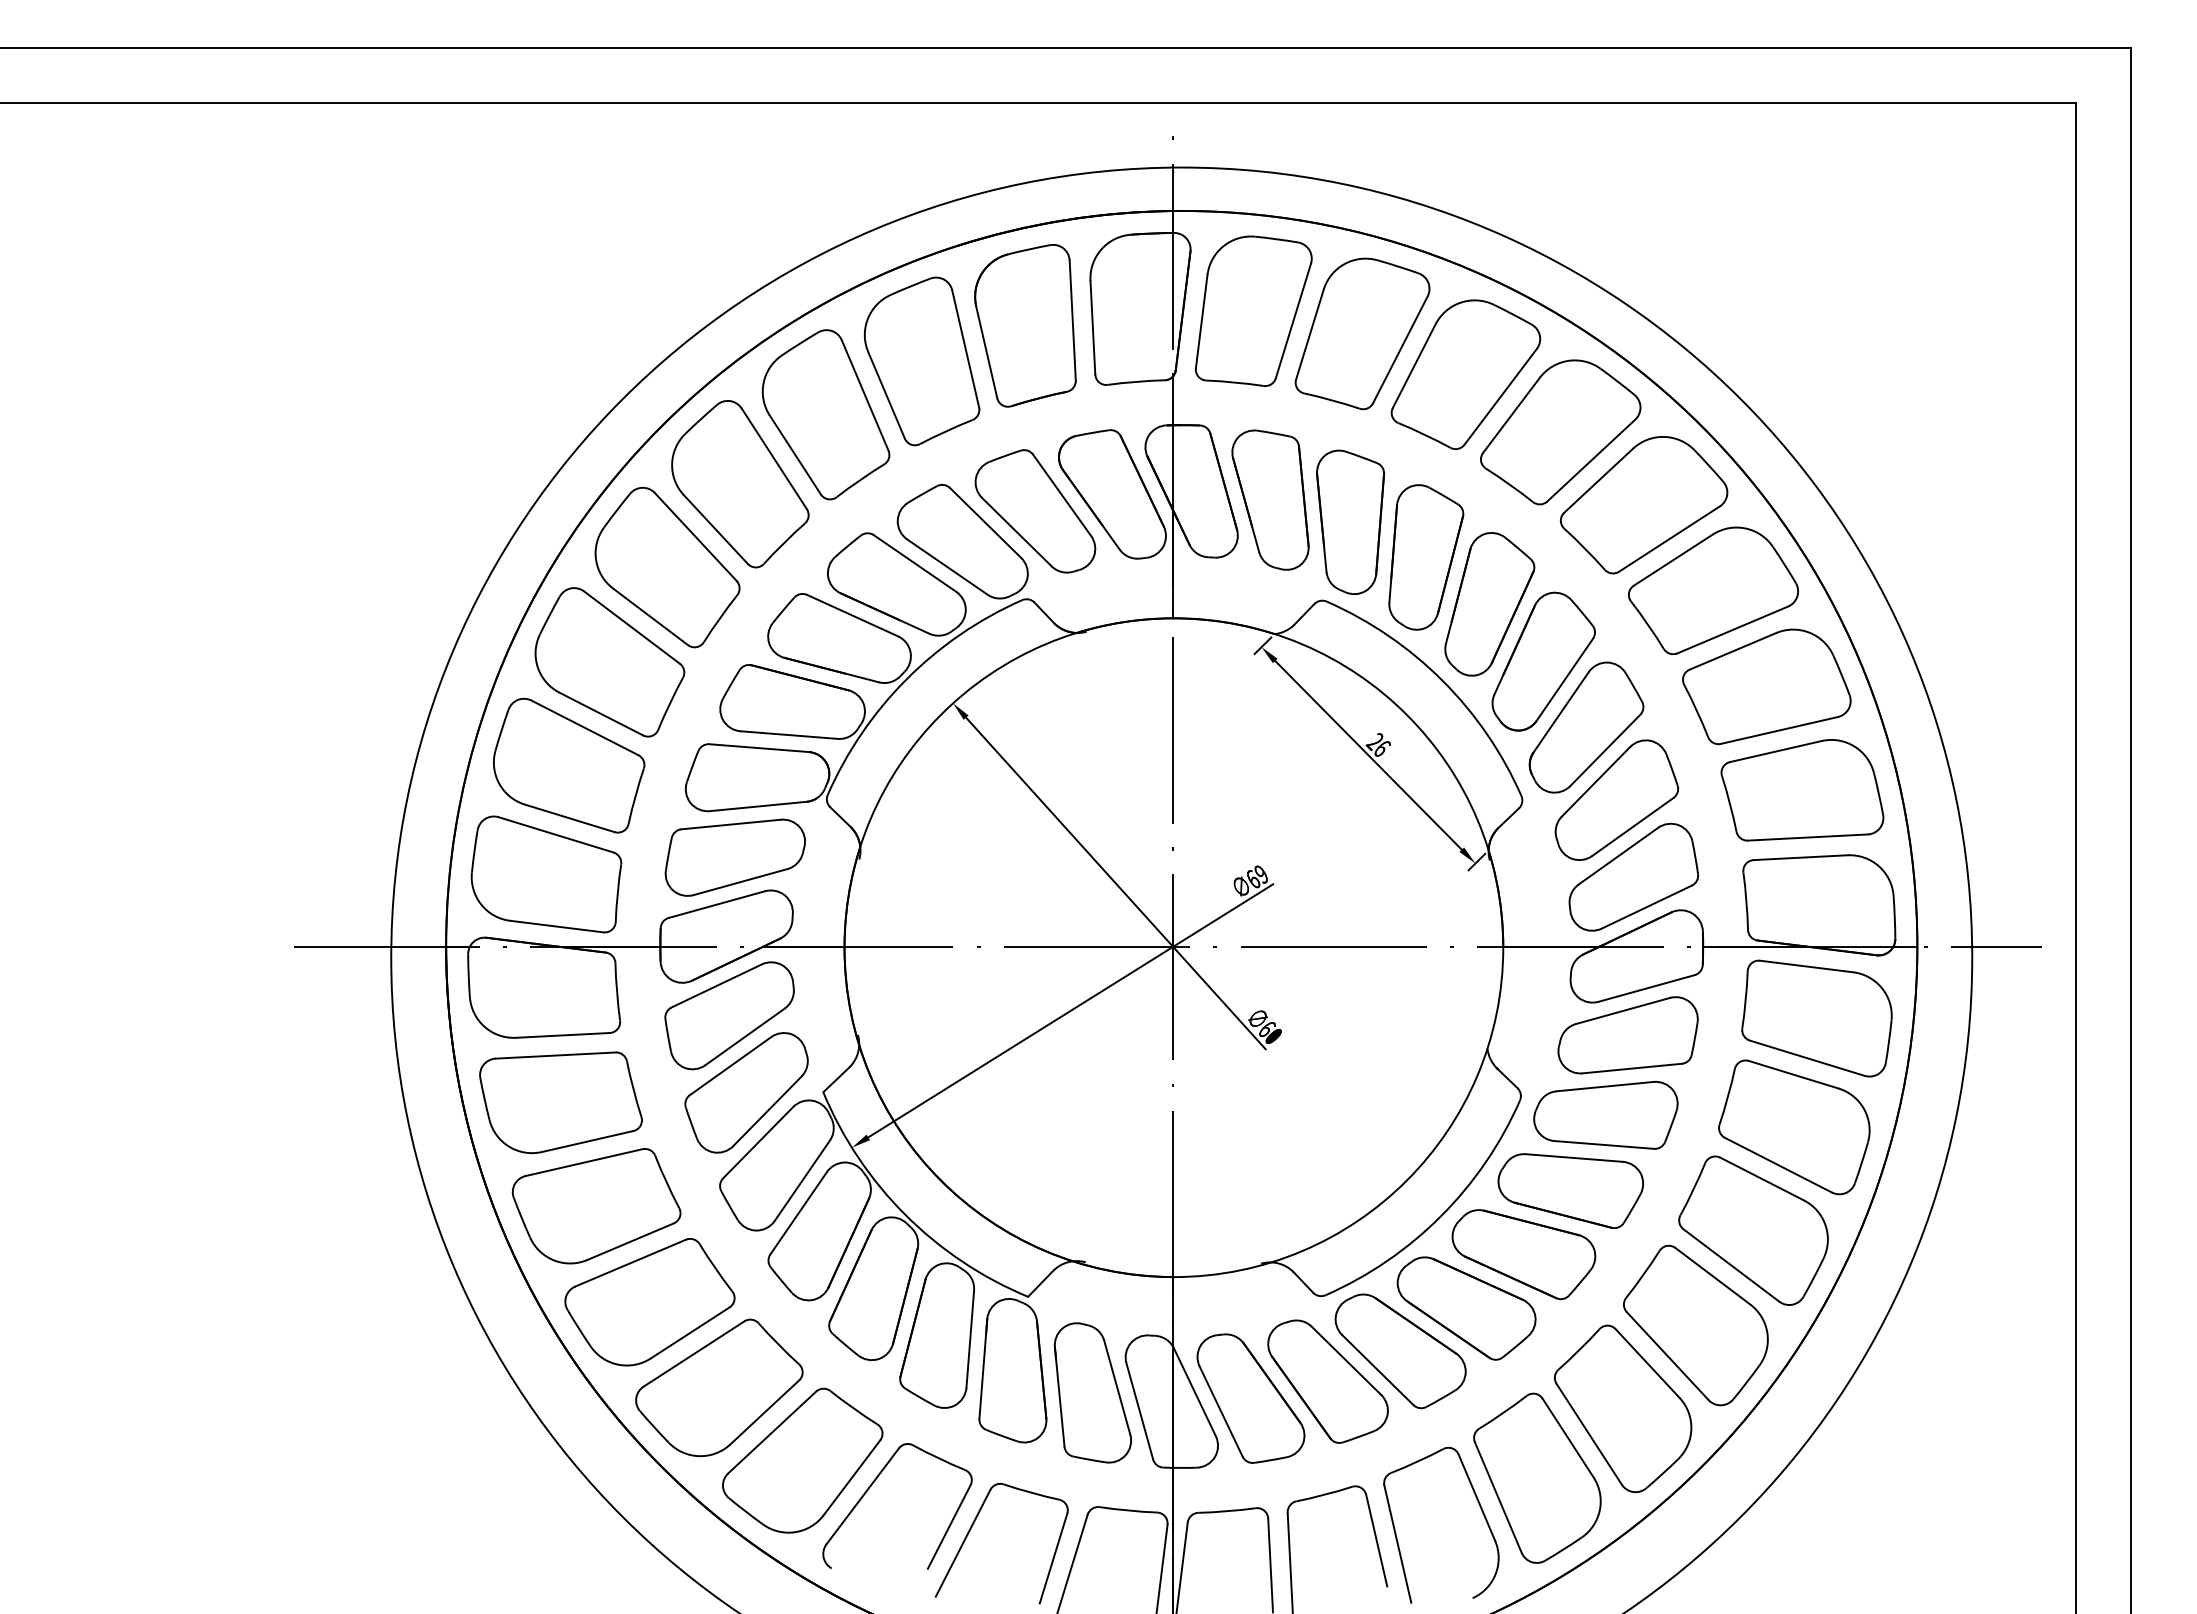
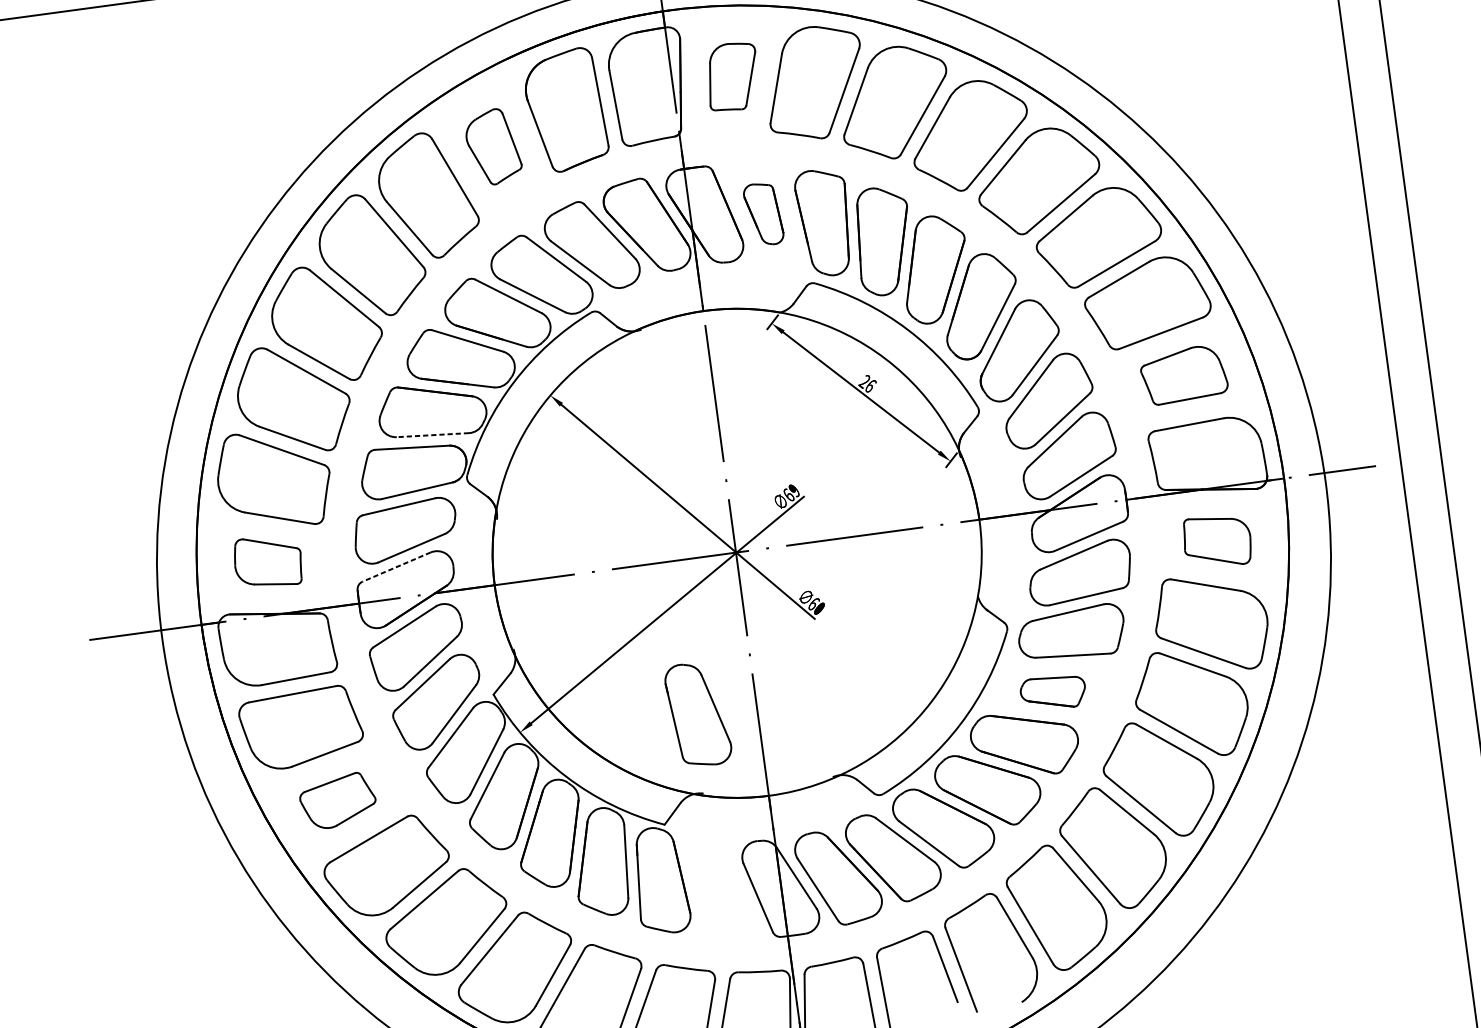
part: (1253, 310) -> (732, 76), size x0.6
part: (921, 361) -> (493, 147), size x0.6
part: (1270, 499) -> (763, 213), size x0.6
line: (789, 735) -> (433, 435), solid -> dashed
part: (1802, 790) -> (1184, 375), size x0.7
part: (546, 874) -> (268, 561), size x0.6
line: (716, 904) -> (396, 567), solid -> dashed
part: (1816, 1018) -> (1217, 541), size x0.6
part: (1570, 1190) -> (1053, 692), size x0.6
part: (596, 1206) -> (338, 801), size x0.6
part: (1092, 1392) -> (697, 714), moved

